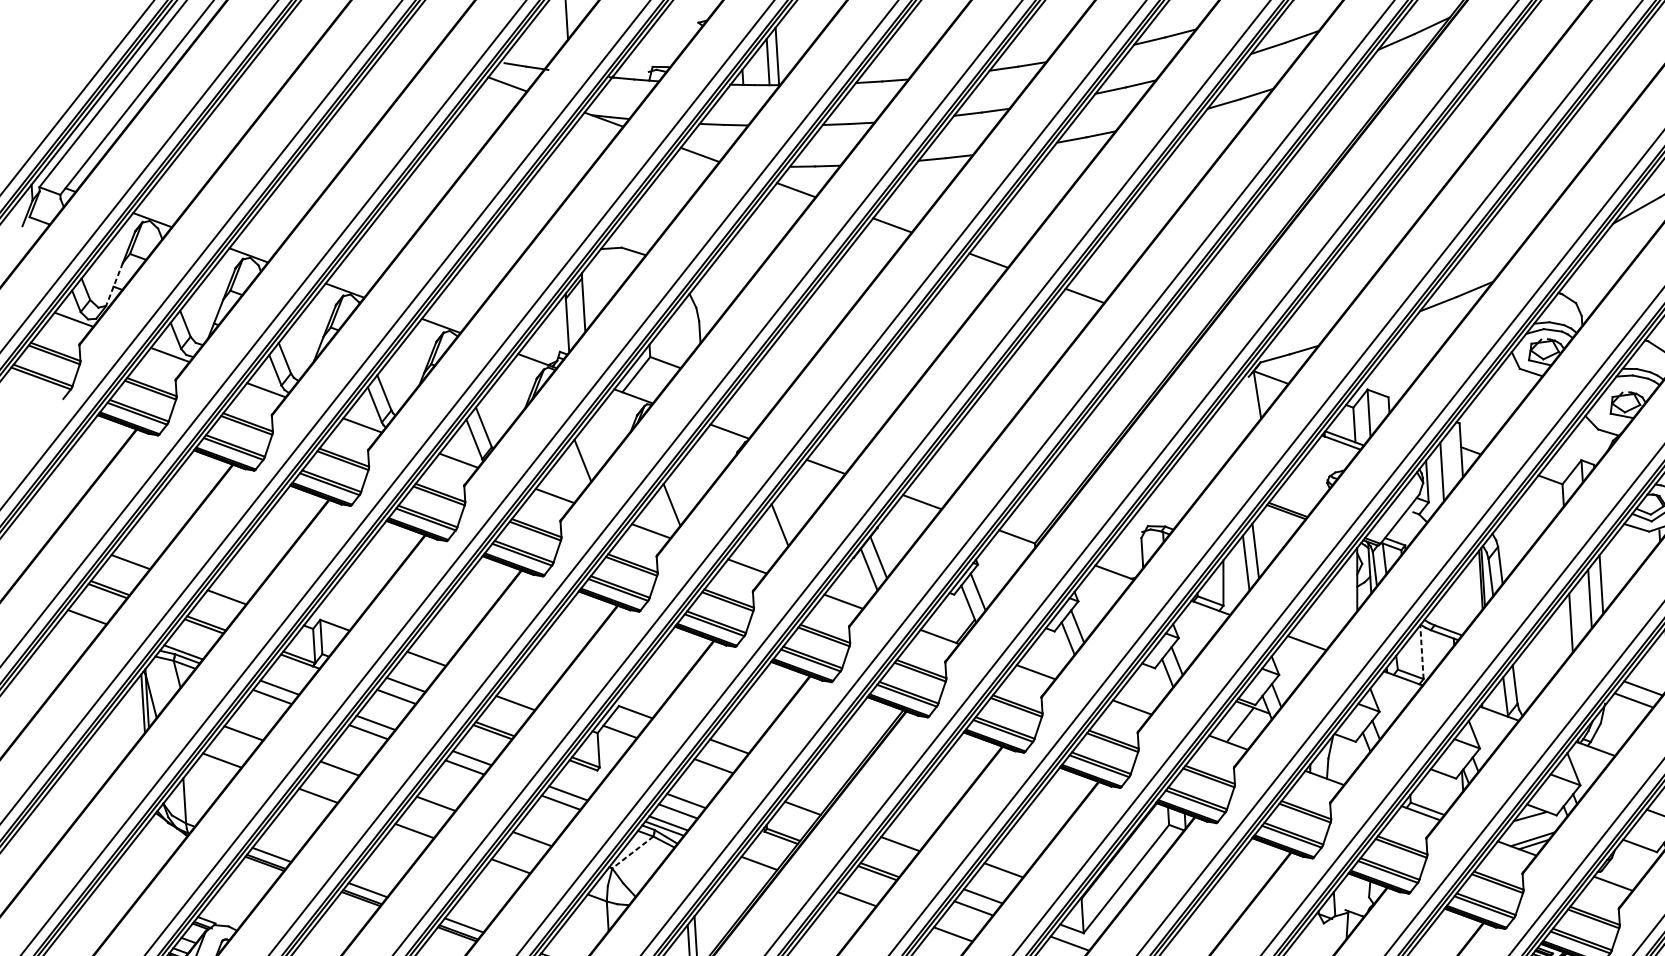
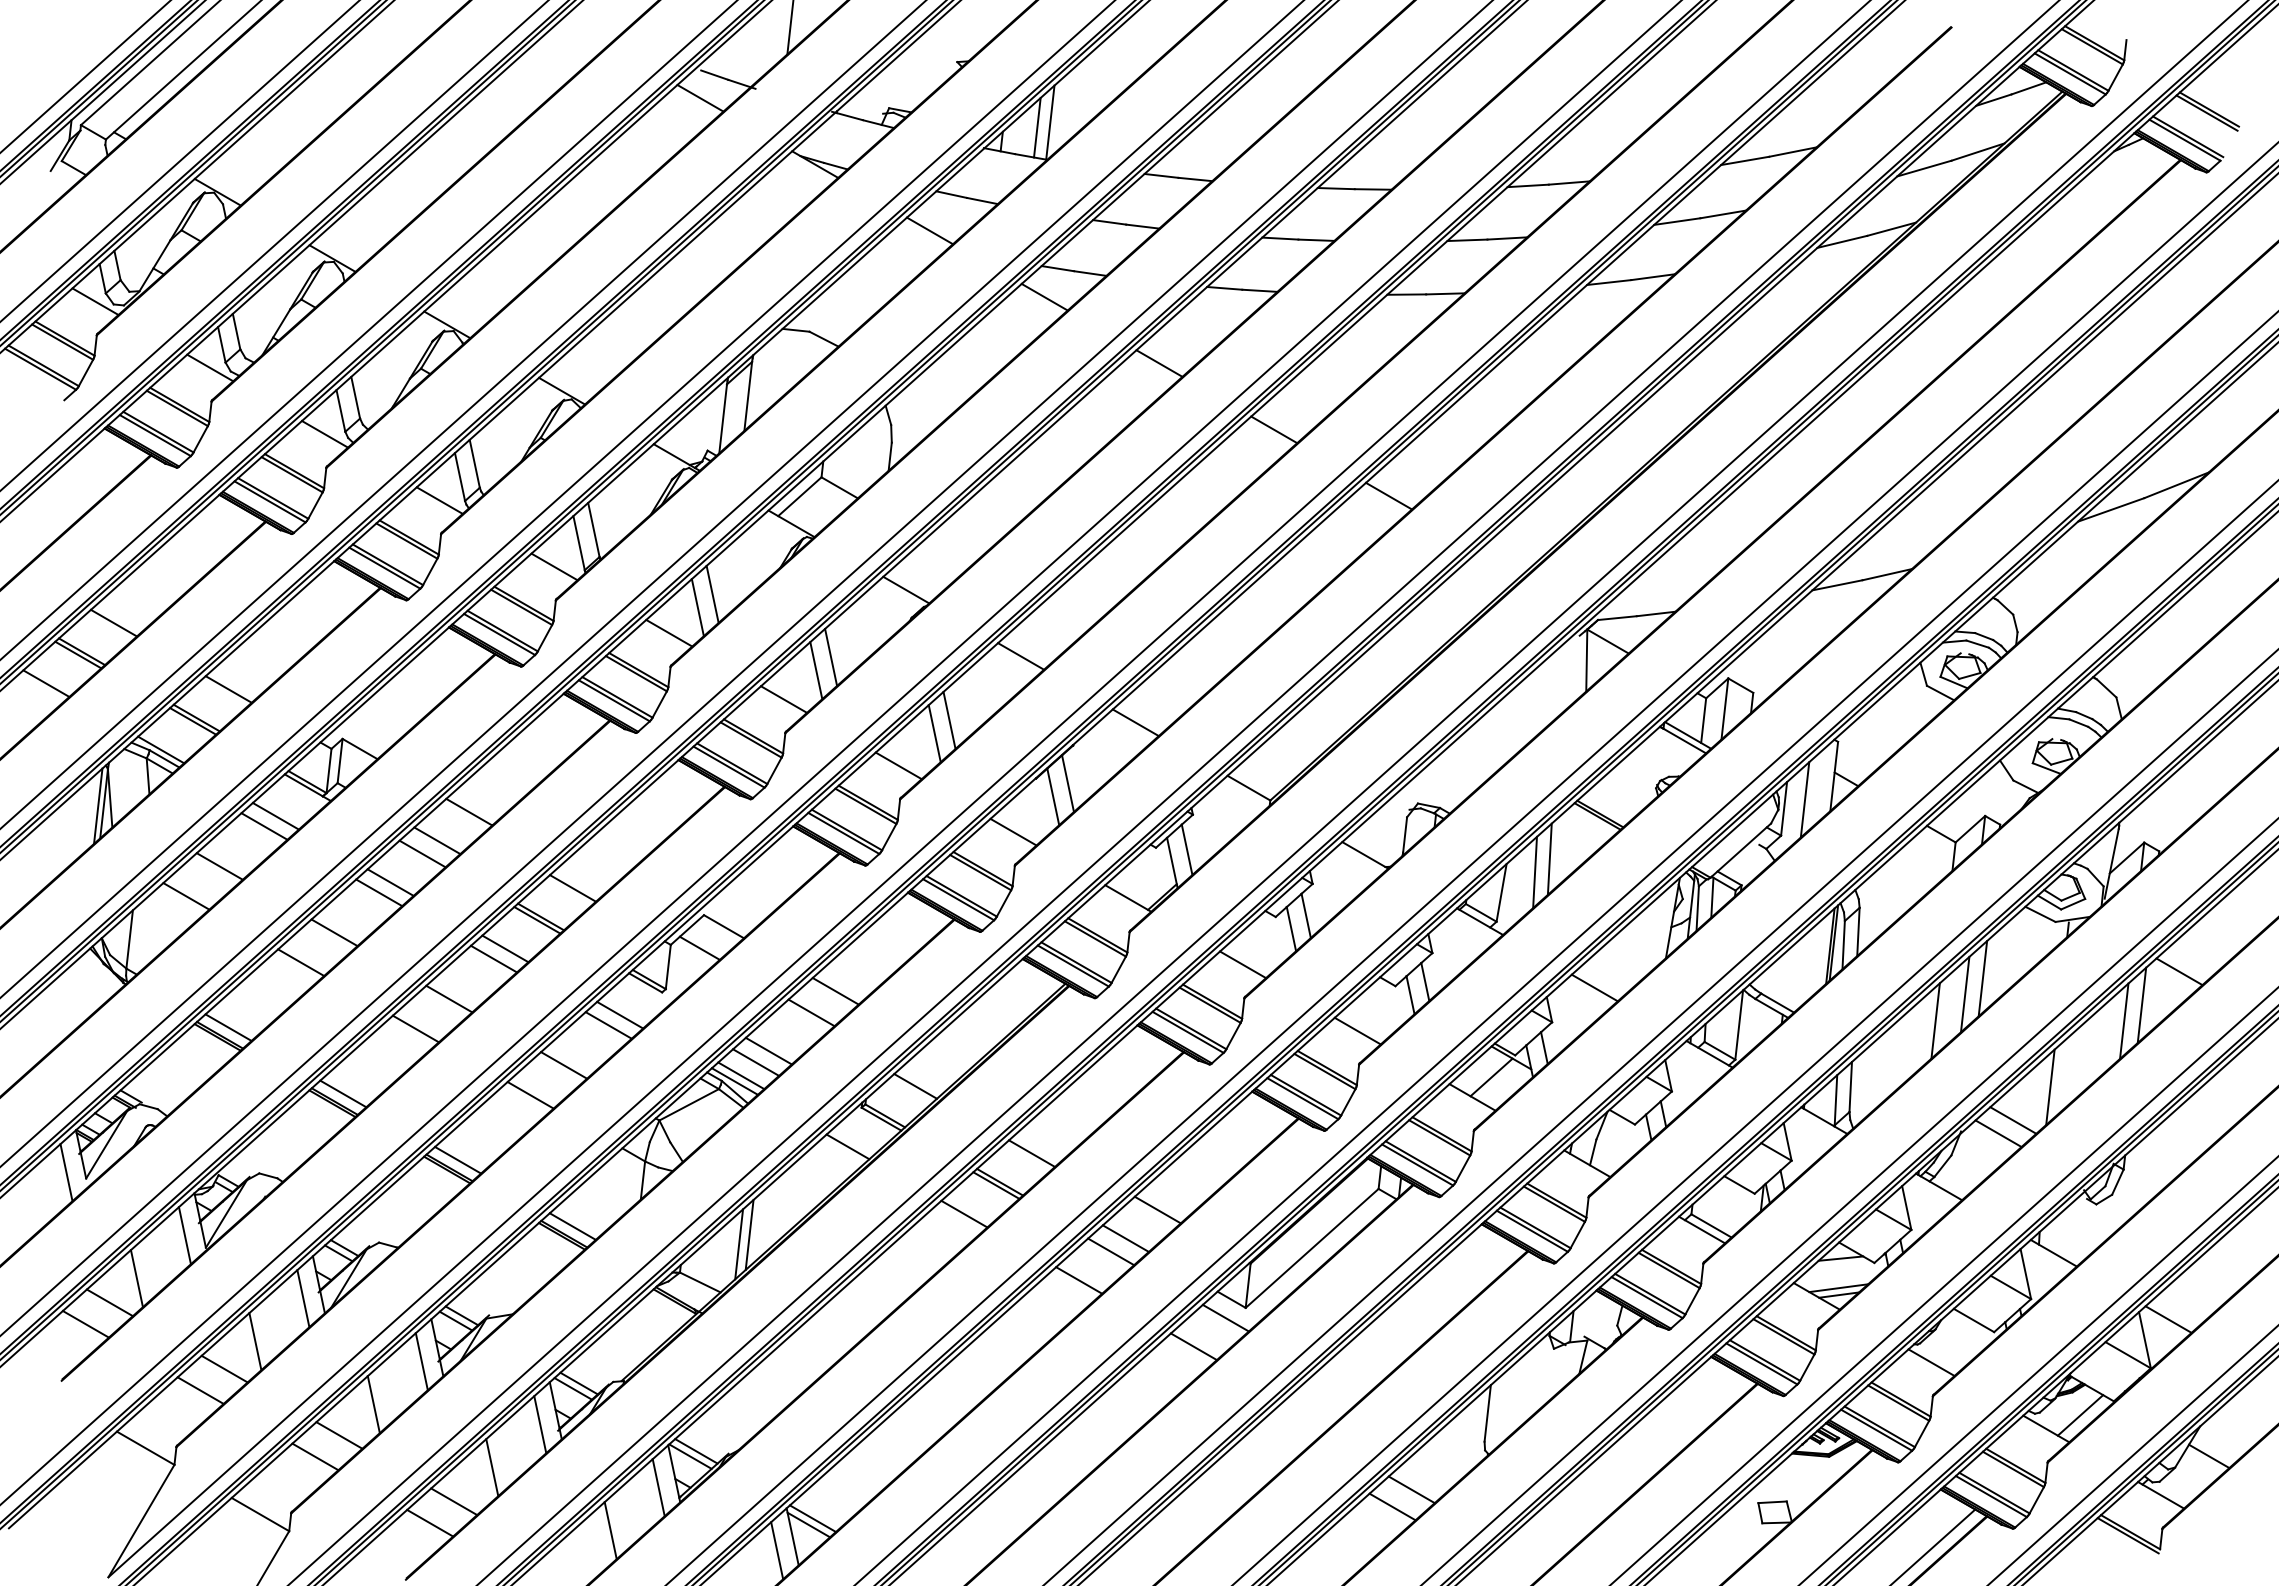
line: (114, 284) -> (155, 265), dashed -> solid
line: (573, 472) -> (697, 607), added
line: (681, 492) -> (831, 656), added
line: (770, 537) -> (934, 733), added
line: (1422, 652) -> (1739, 1025), dashed -> solid
line: (633, 852) -> (689, 1104), dashed -> solid

